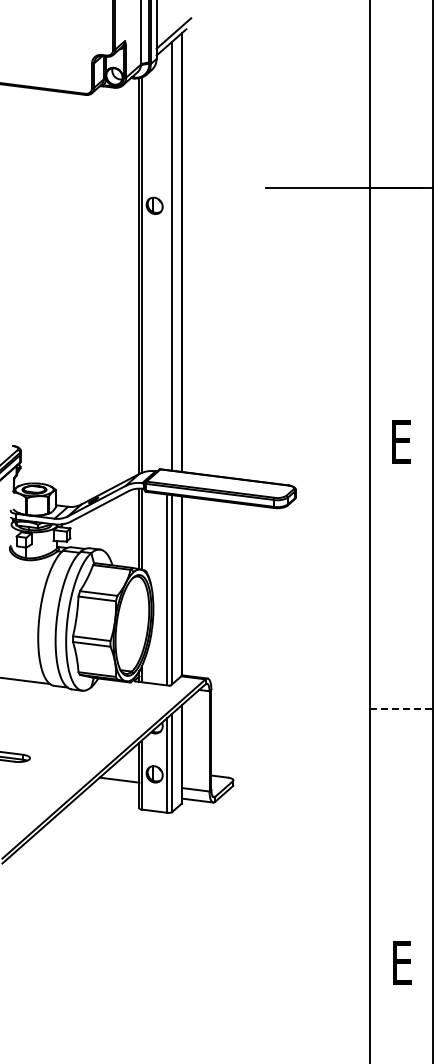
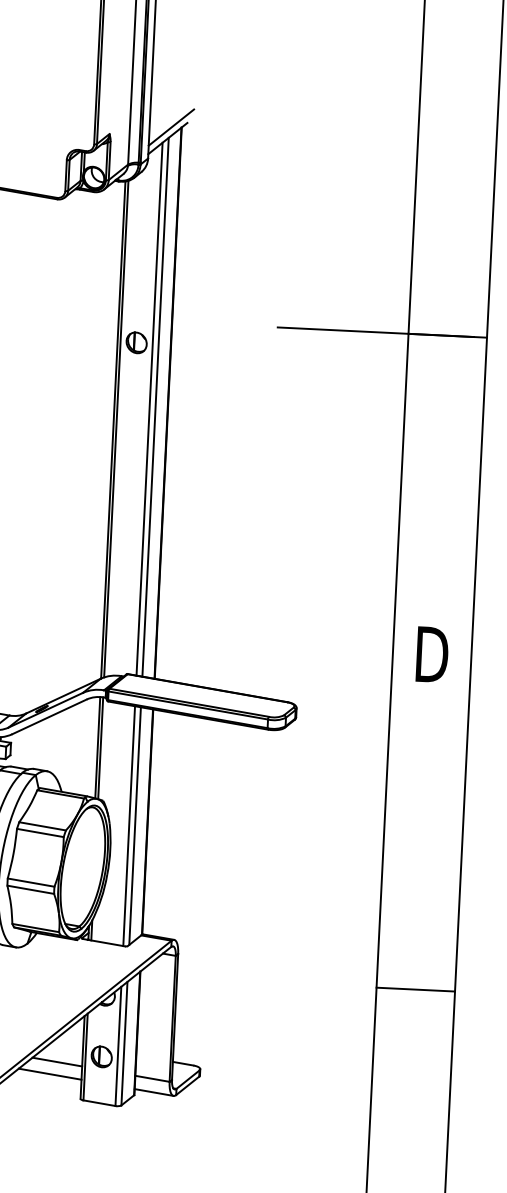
line: (167, 257) -> (149, 408), added
text: (401, 442) -> (432, 655), E -> D
line: (401, 708) -> (415, 989), dashed -> solid
line: (114, 789) -> (50, 1073), added

